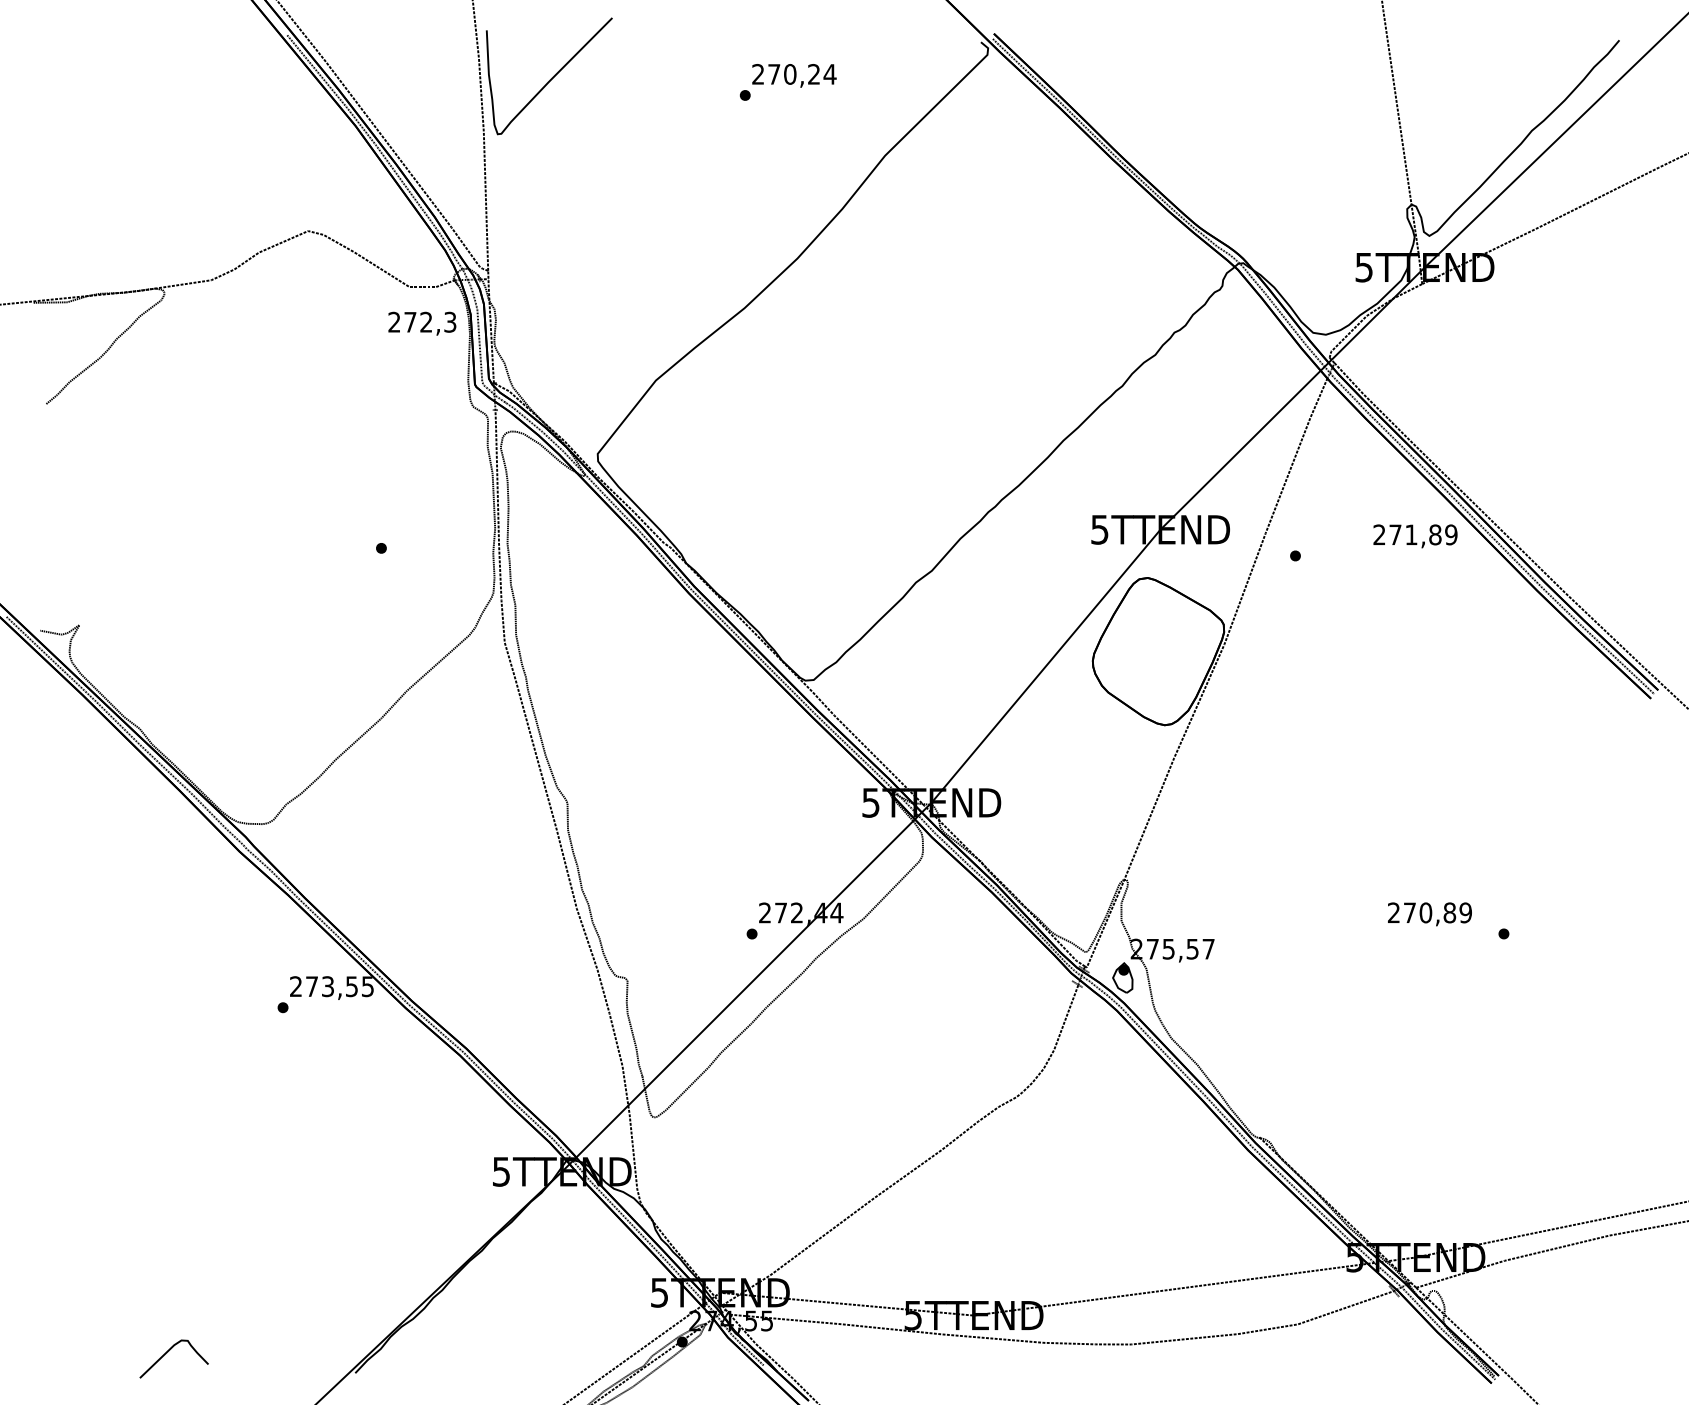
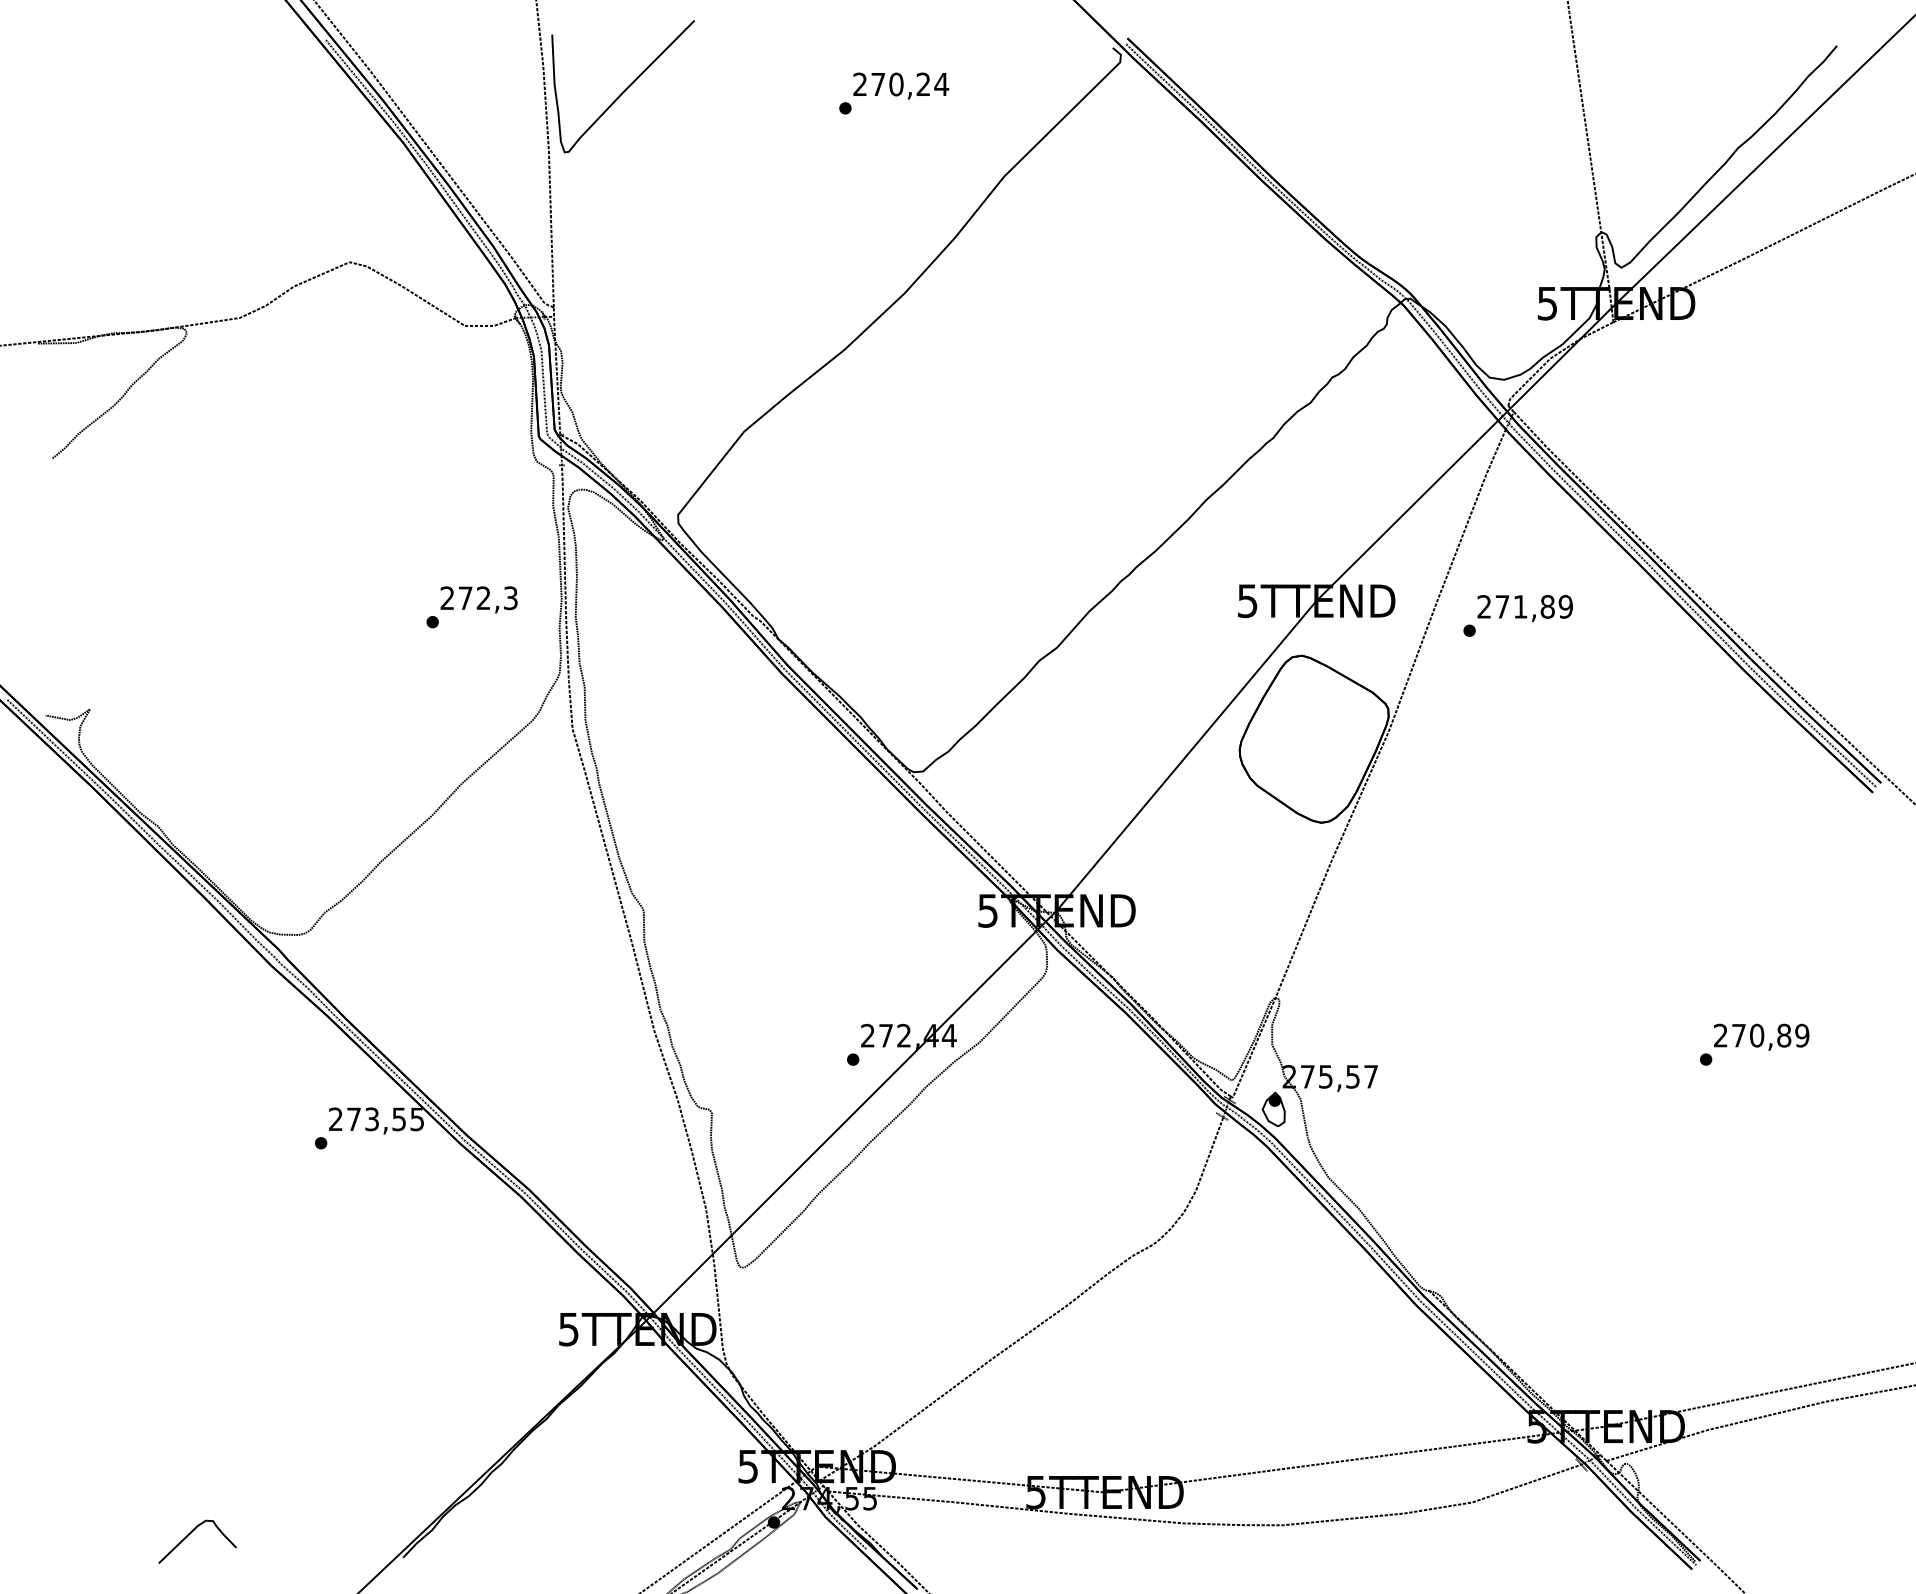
text: (422, 323) -> (479, 599), moved
text: (1415, 536) -> (1525, 608), moved
text: (1429, 914) -> (1761, 1037), moved

